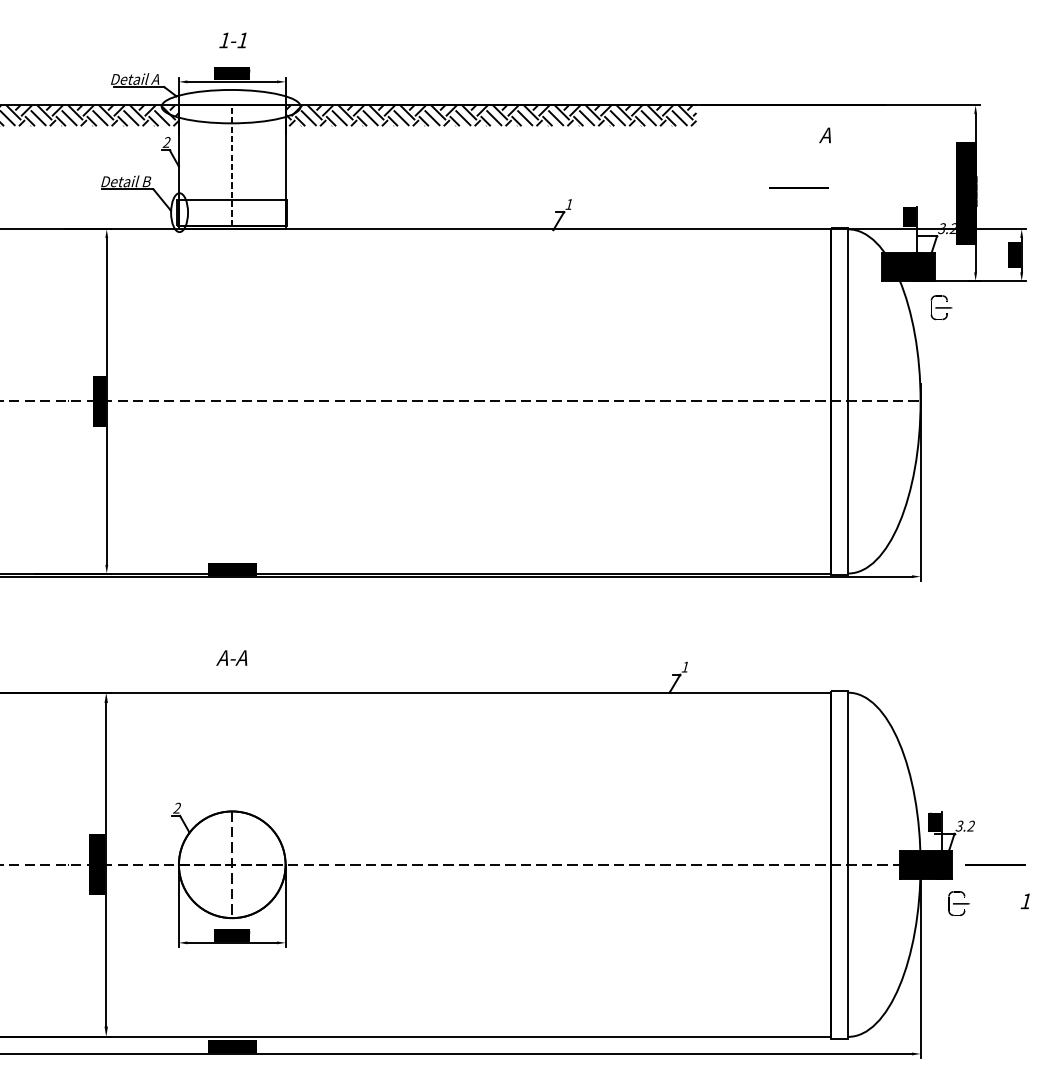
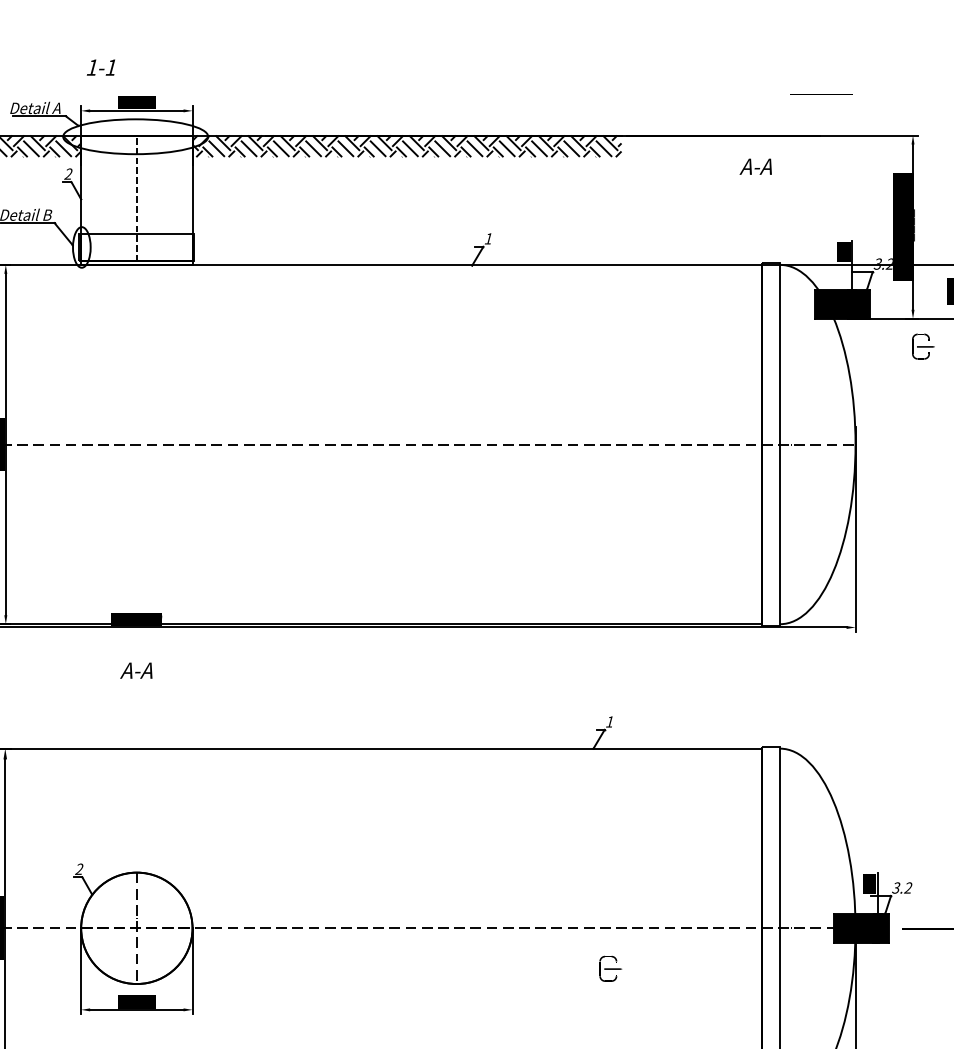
text: (232, 40) -> (100, 67), moved
text: (824, 135) -> (755, 166), А -> А-А
line: (798, 187) -> (820, 93), moved
part: (941, 307) -> (923, 346), moved
text: (231, 657) -> (136, 670), moved
part: (959, 903) -> (611, 968), moved

